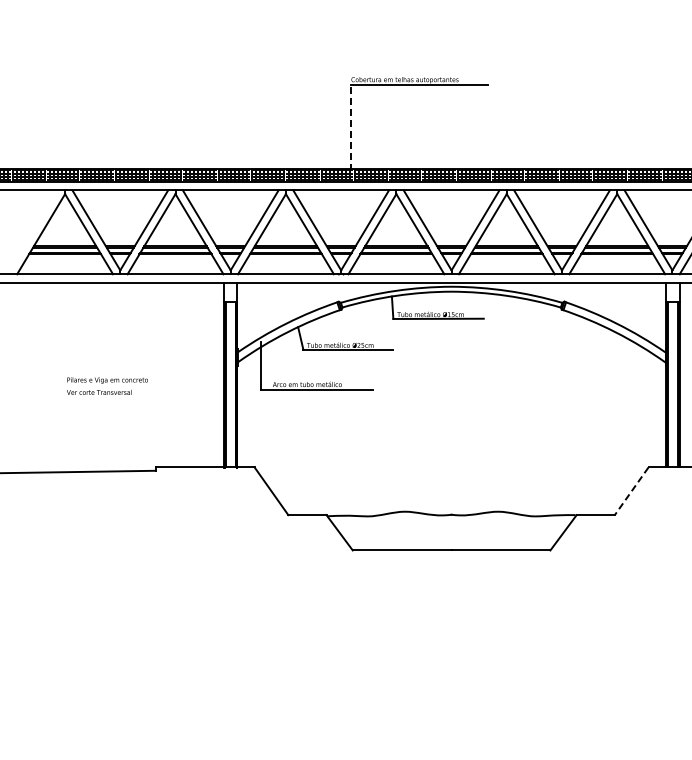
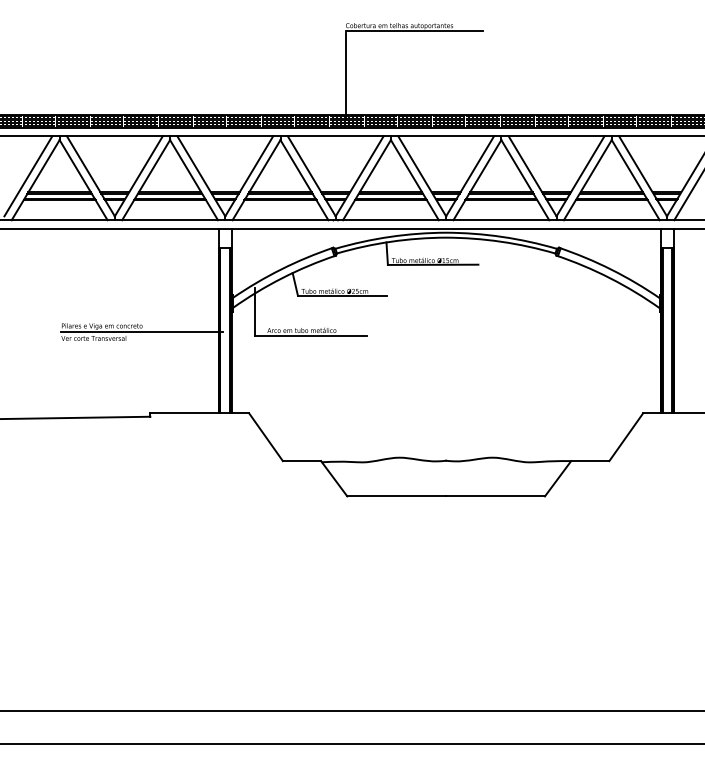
line: (351, 129) -> (346, 75), dashed -> solid
line: (33, 230) -> (28, 176), added
line: (146, 385) -> (141, 331), added
line: (630, 491) -> (625, 437), dashed -> solid

